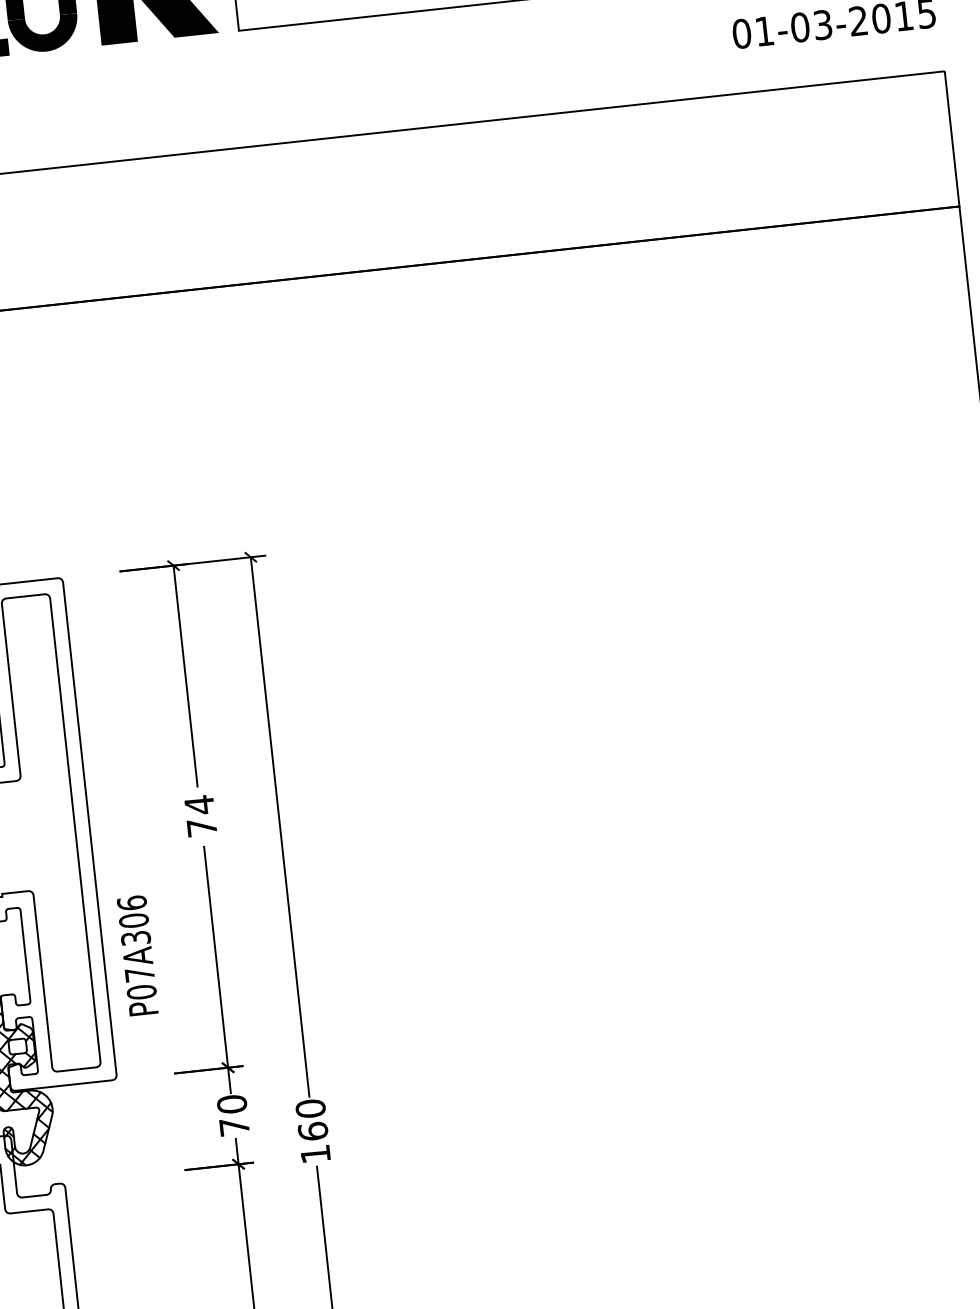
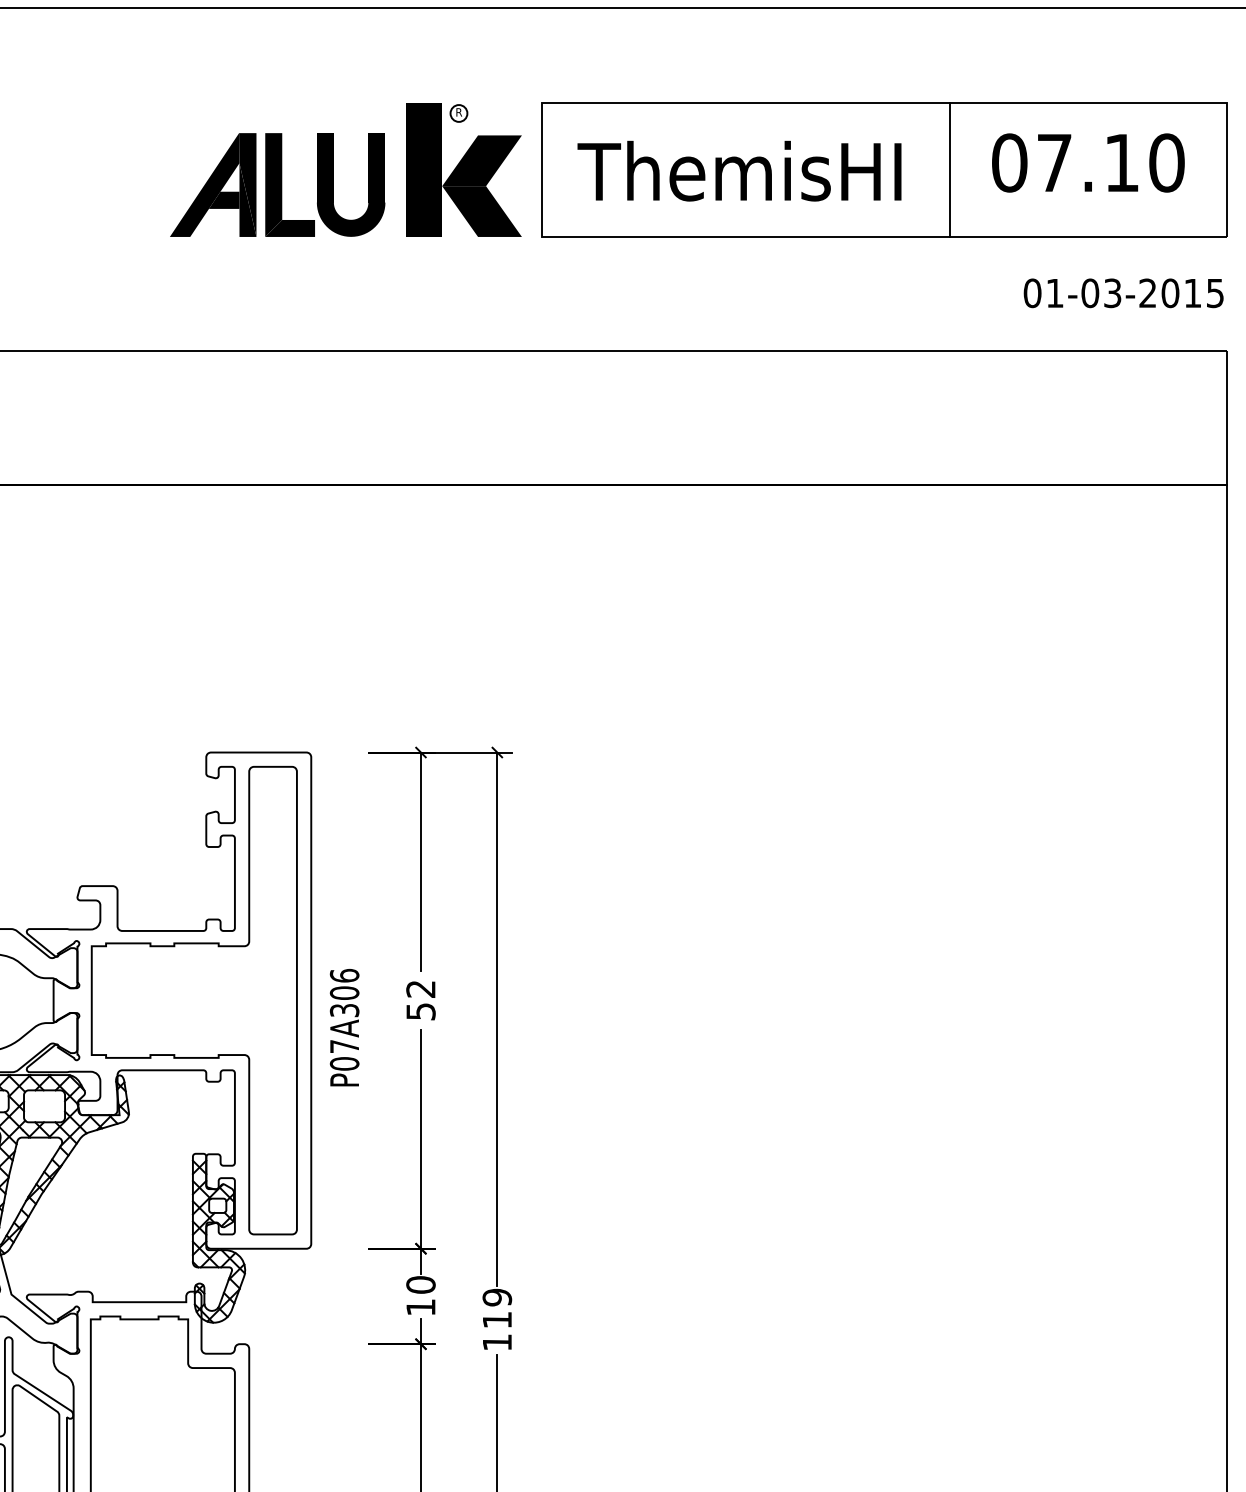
text: (200, 816) -> (420, 1000), 74 -> 52
text: (137, 955) -> (344, 1027), moved
text: (312, 1119) -> (497, 1308), 160 -> 119
text: (234, 1127) -> (420, 1307), 70 -> 10

